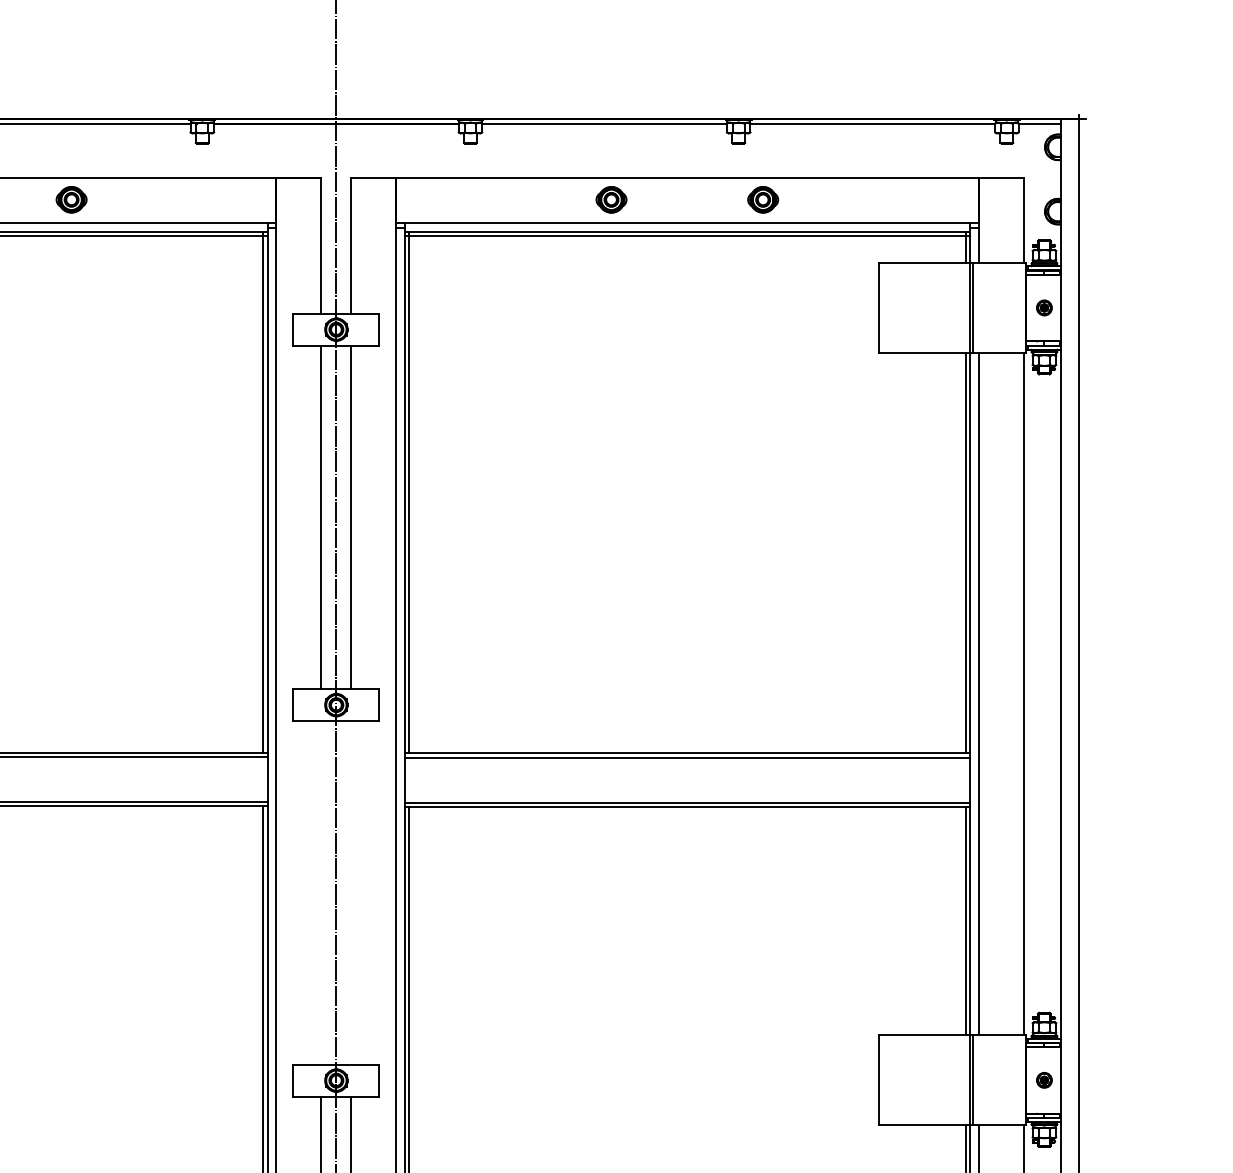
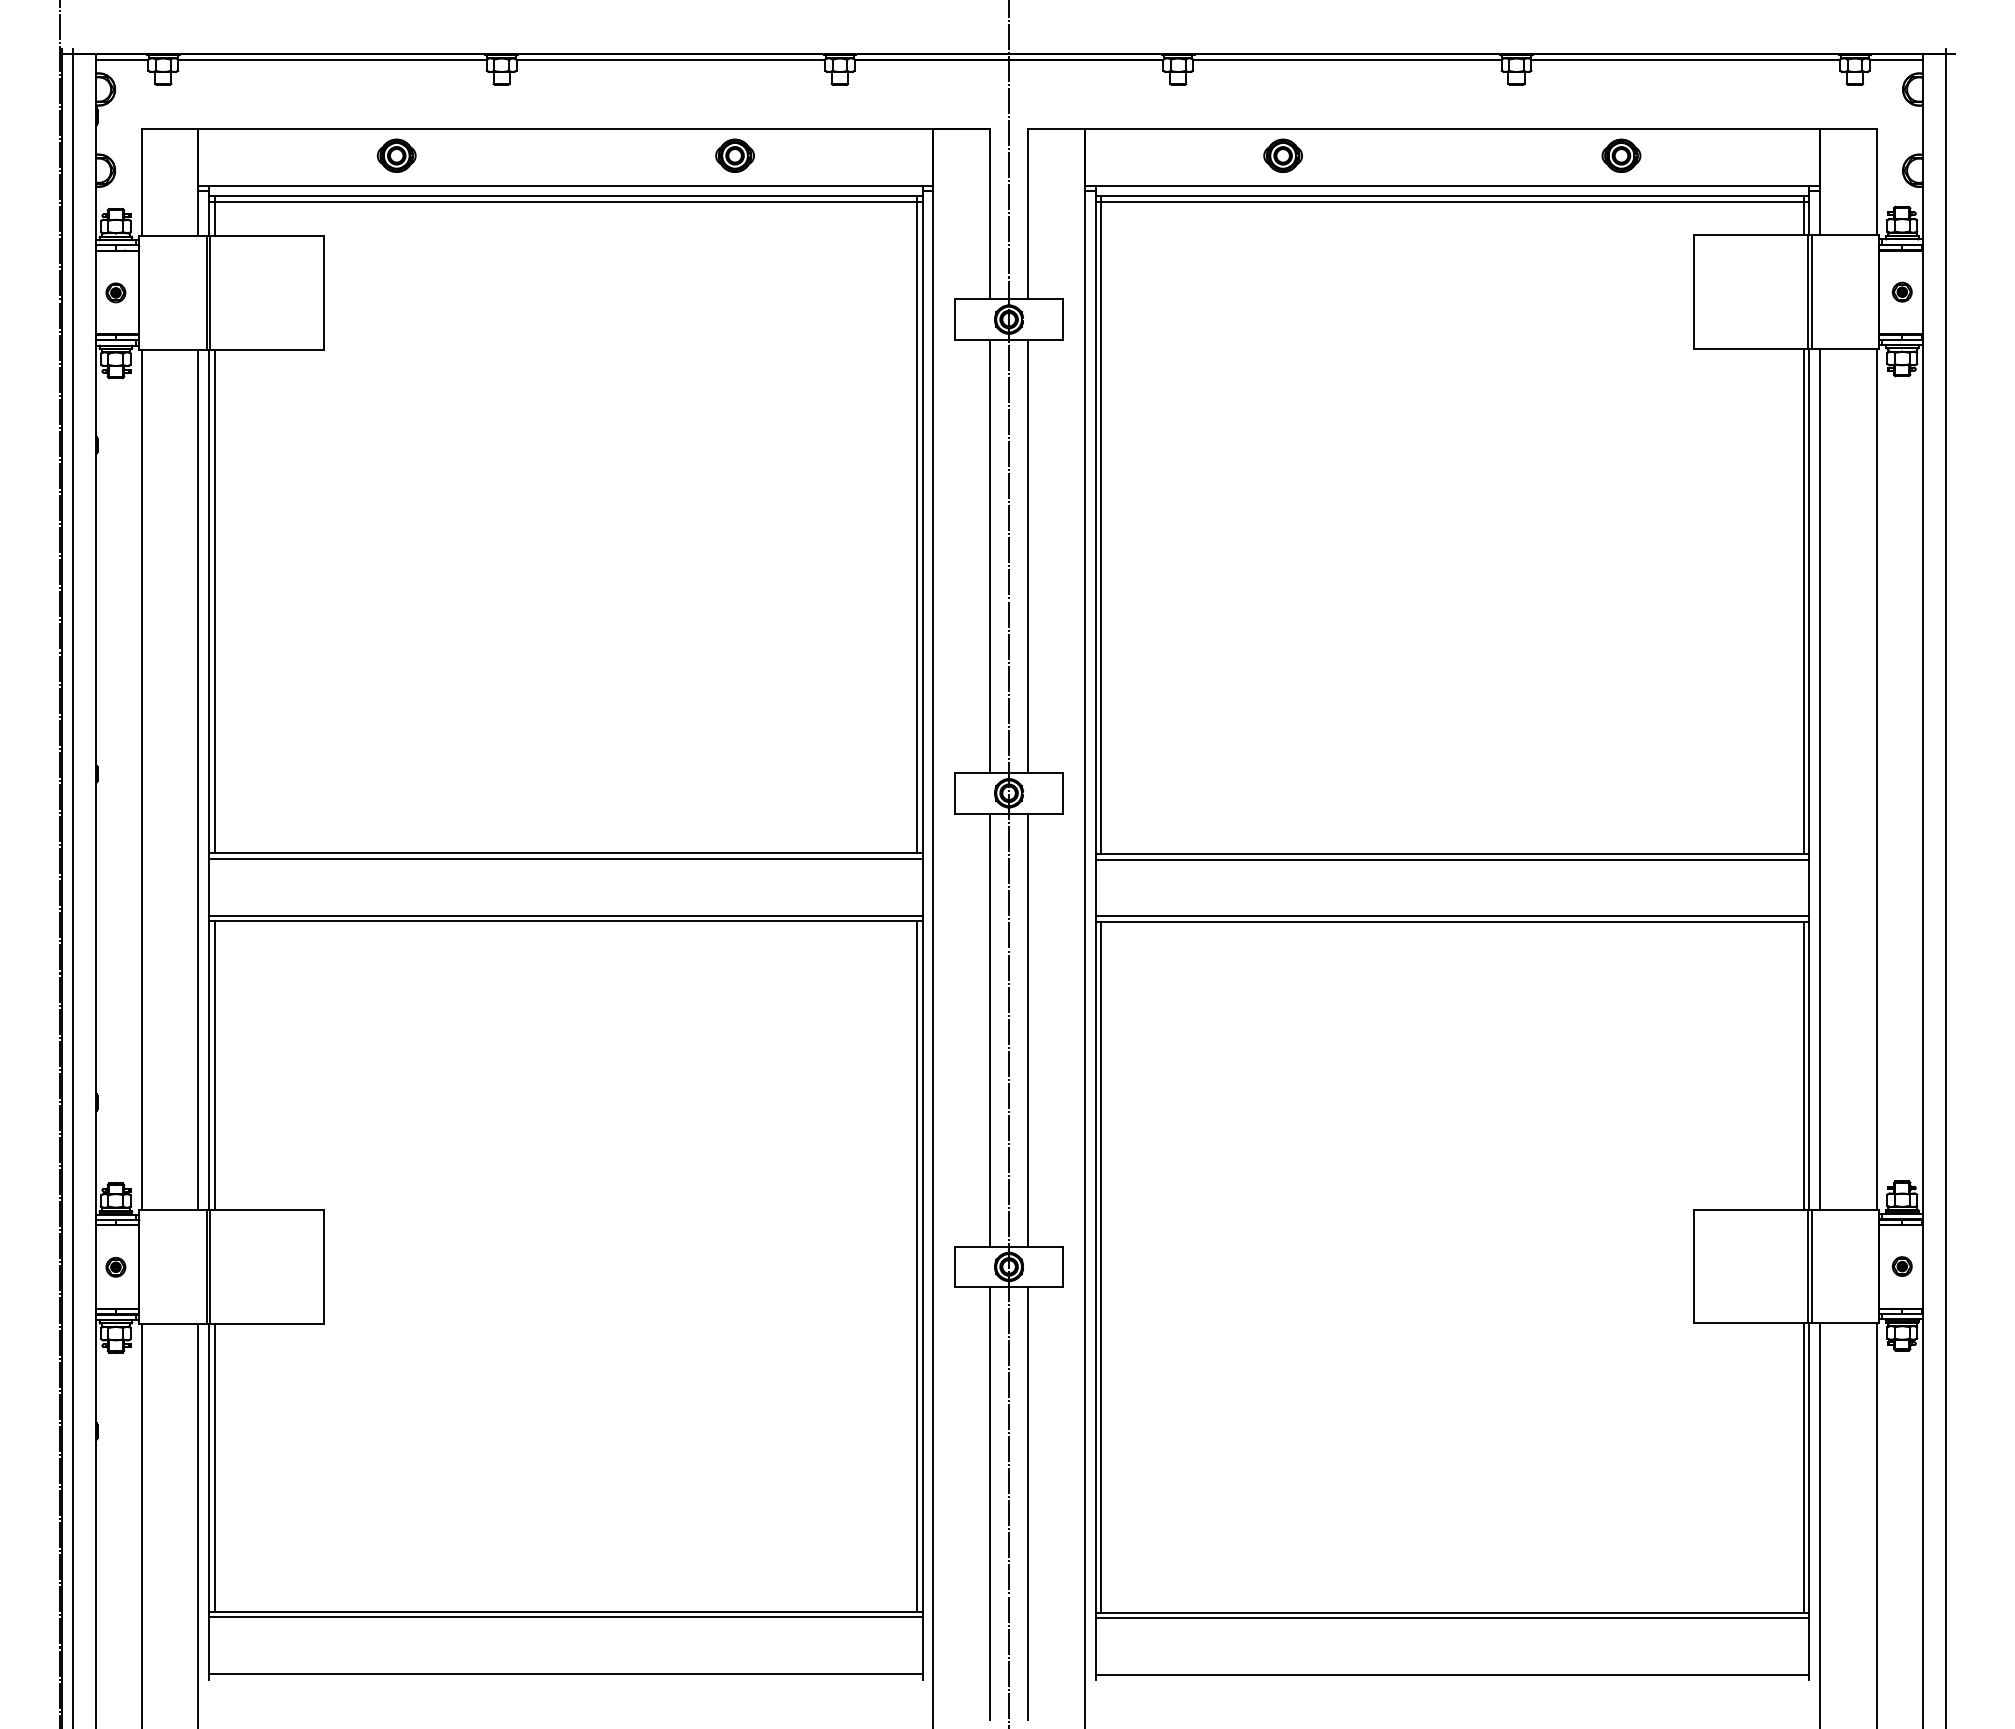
part: (71, 199) -> (734, 155), moved
part: (610, 199) -> (1282, 155), moved
part: (763, 199) -> (1621, 155), moved
line: (321, 892) -> (990, 1029), added
line: (351, 892) -> (1028, 1029), added

